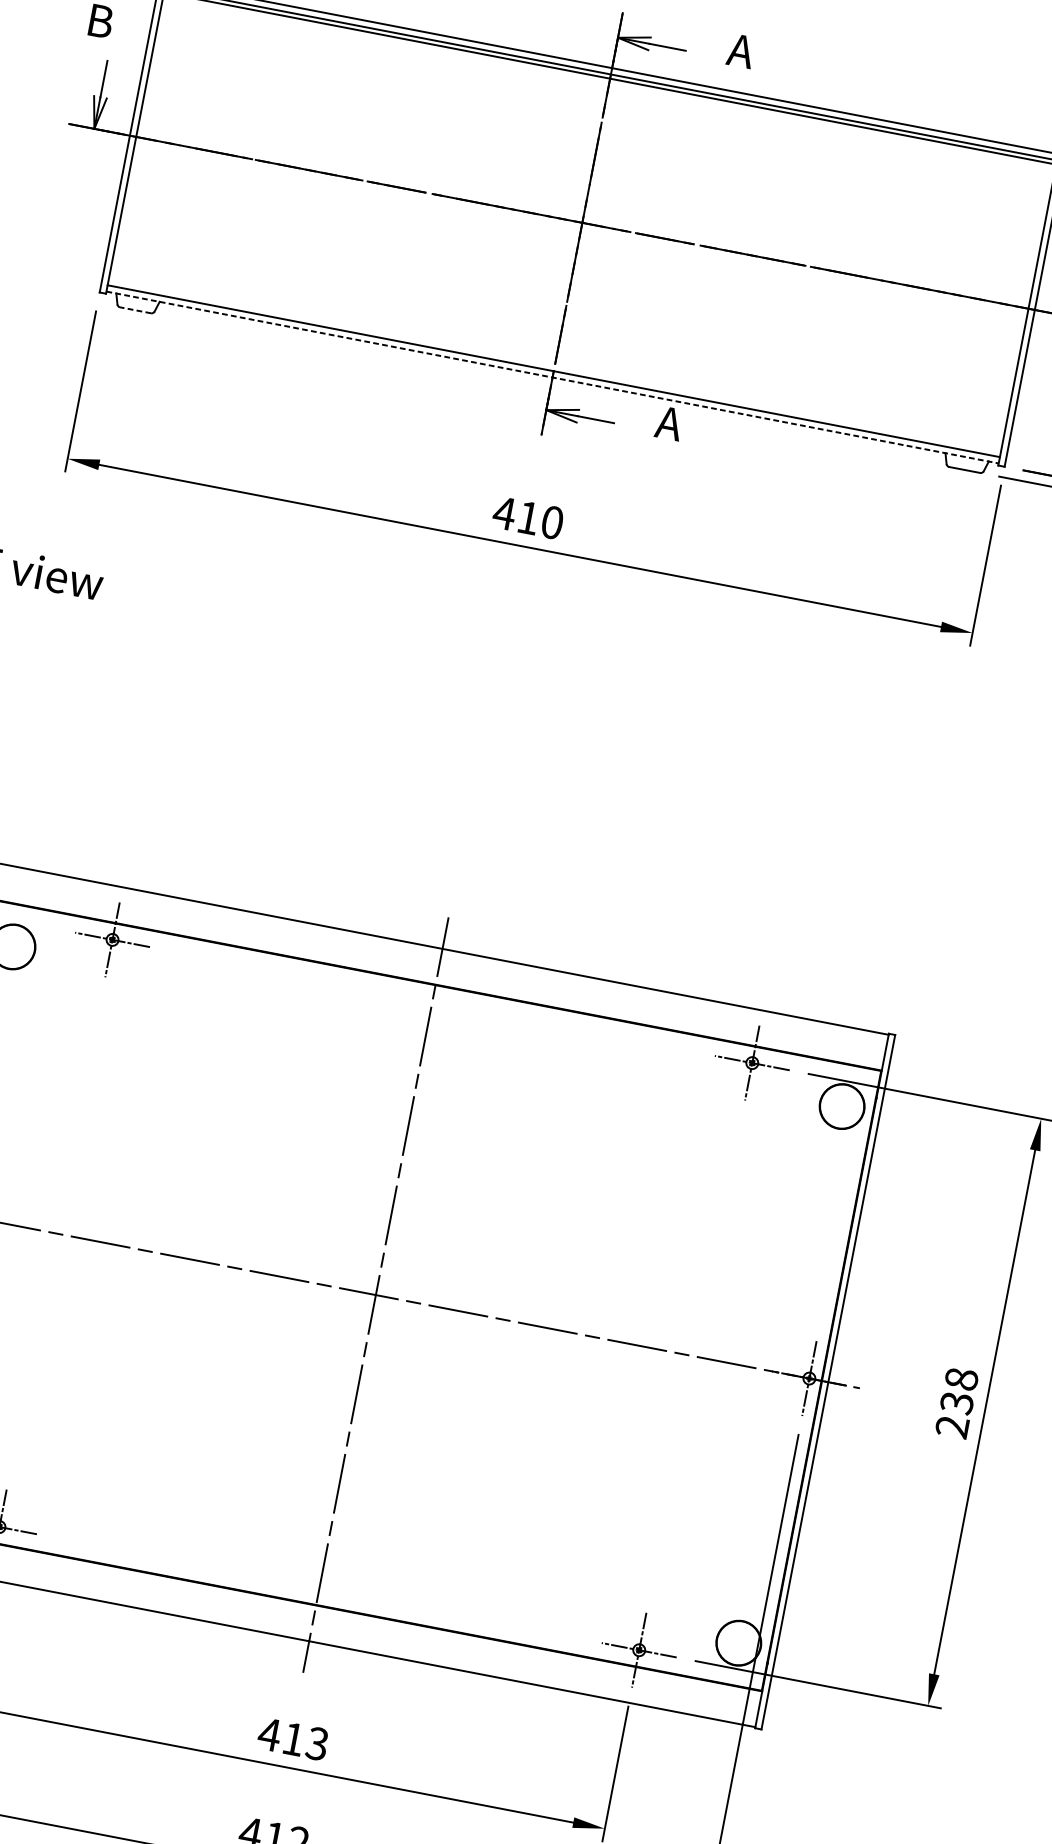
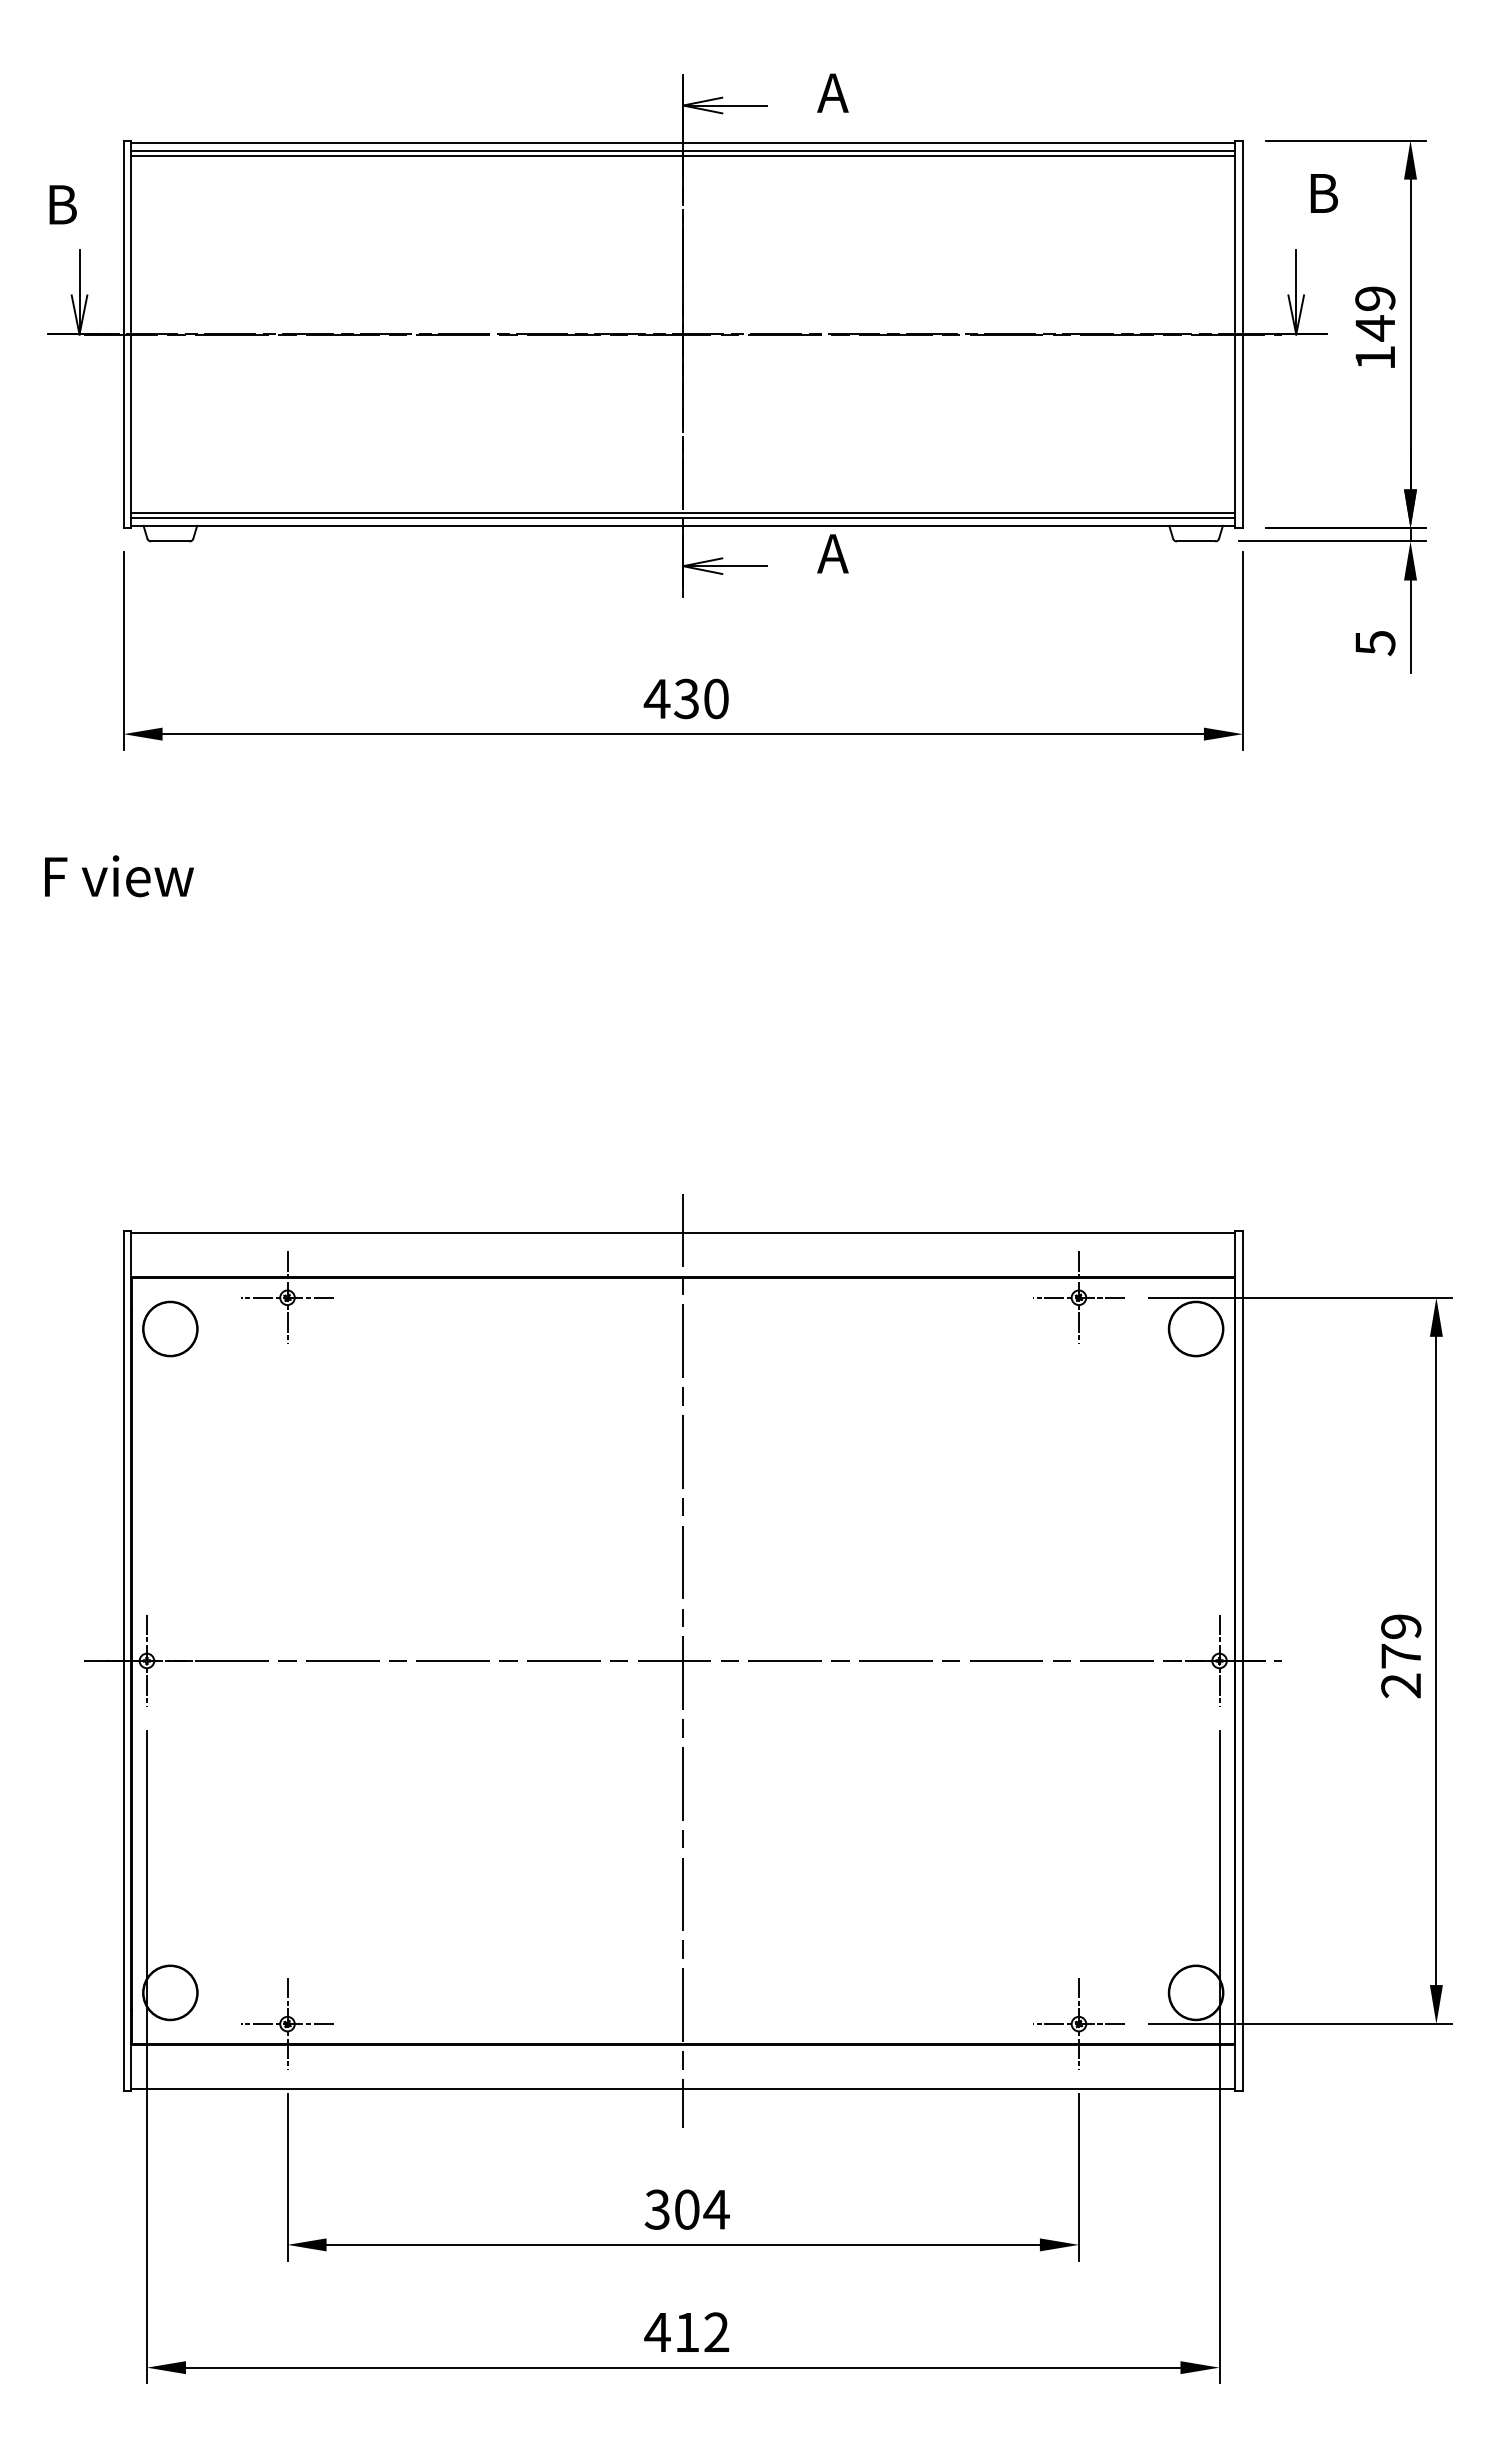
line: (134, 310) -> (169, 541), dashed -> solid
line: (554, 366) -> (683, 512), added
line: (552, 377) -> (683, 525), dashed -> solid
text: (528, 517) -> (686, 698), 410 -> 430
text: (959, 1391) -> (1401, 1641), 238 -> 279
text: (293, 1739) -> (686, 2209), 413 -> 304

